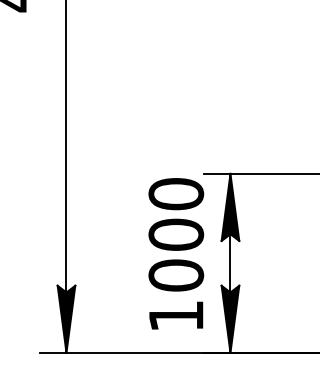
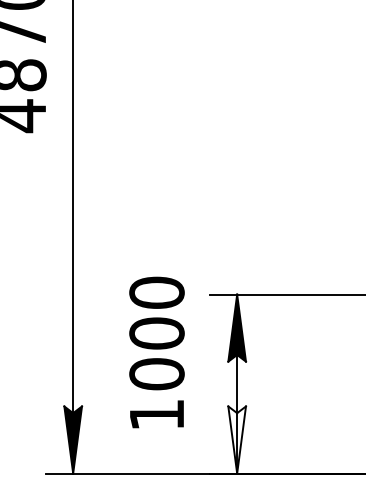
text: (175, 253) -> (156, 352), moved
fill: (230, 318) -> (237, 439), removed

